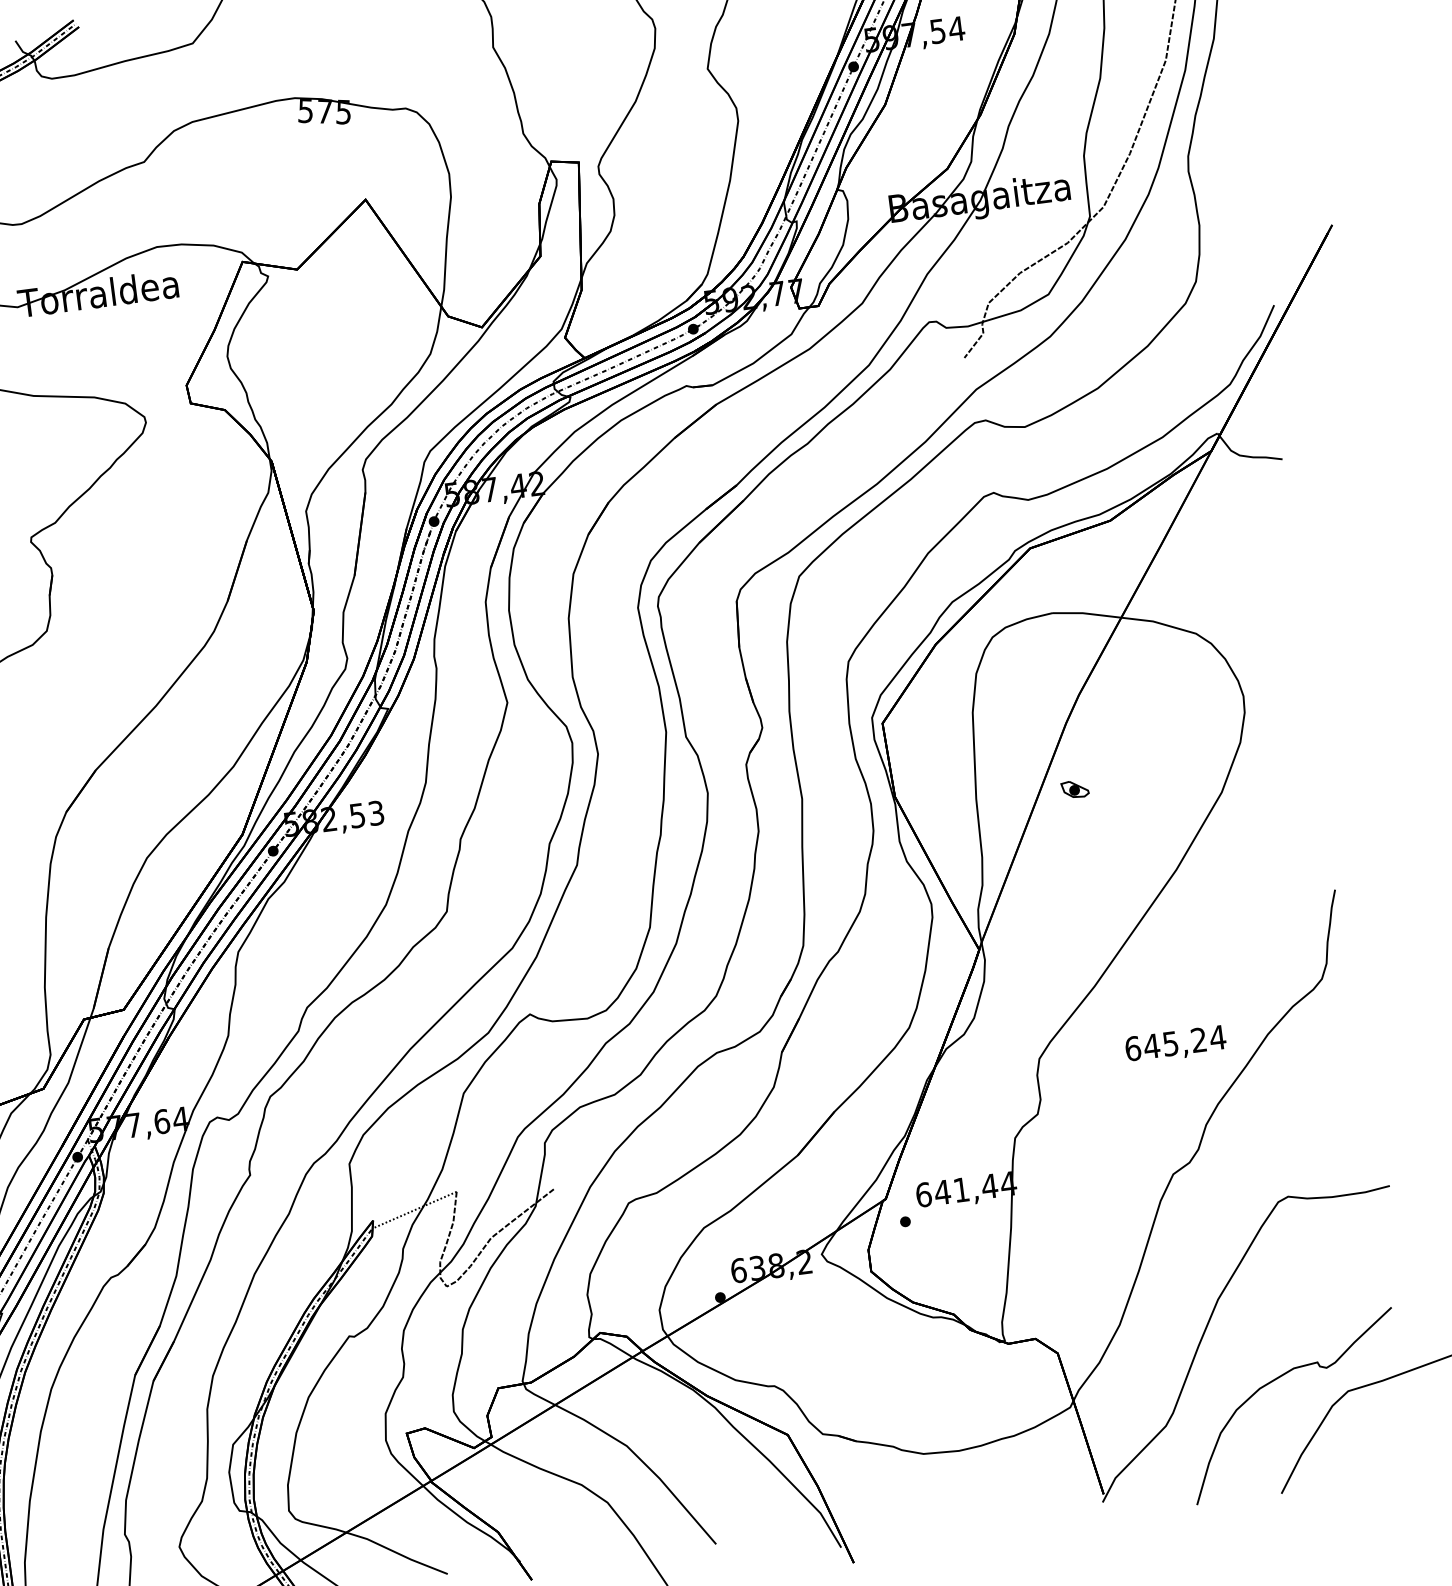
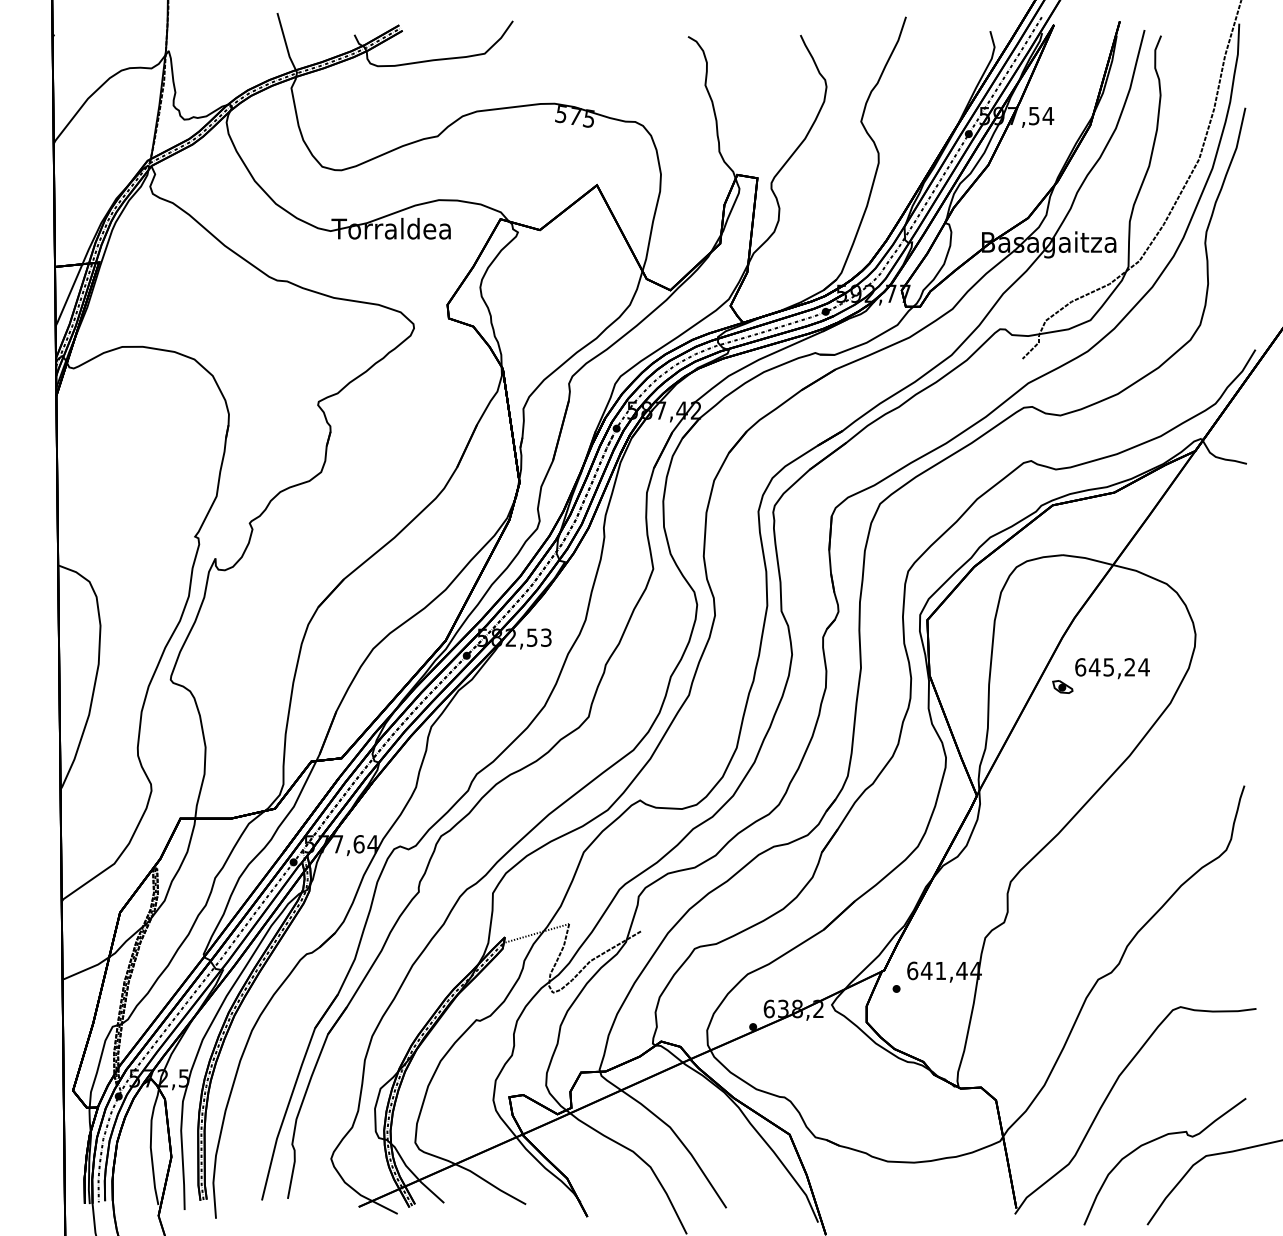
text: (1175, 1044) -> (1112, 668), moved

